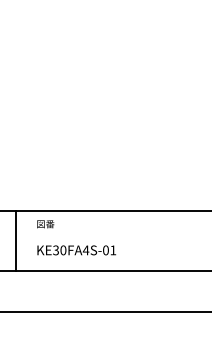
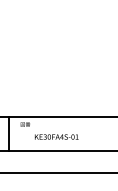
text: (76, 249) -> (56, 136), moved

